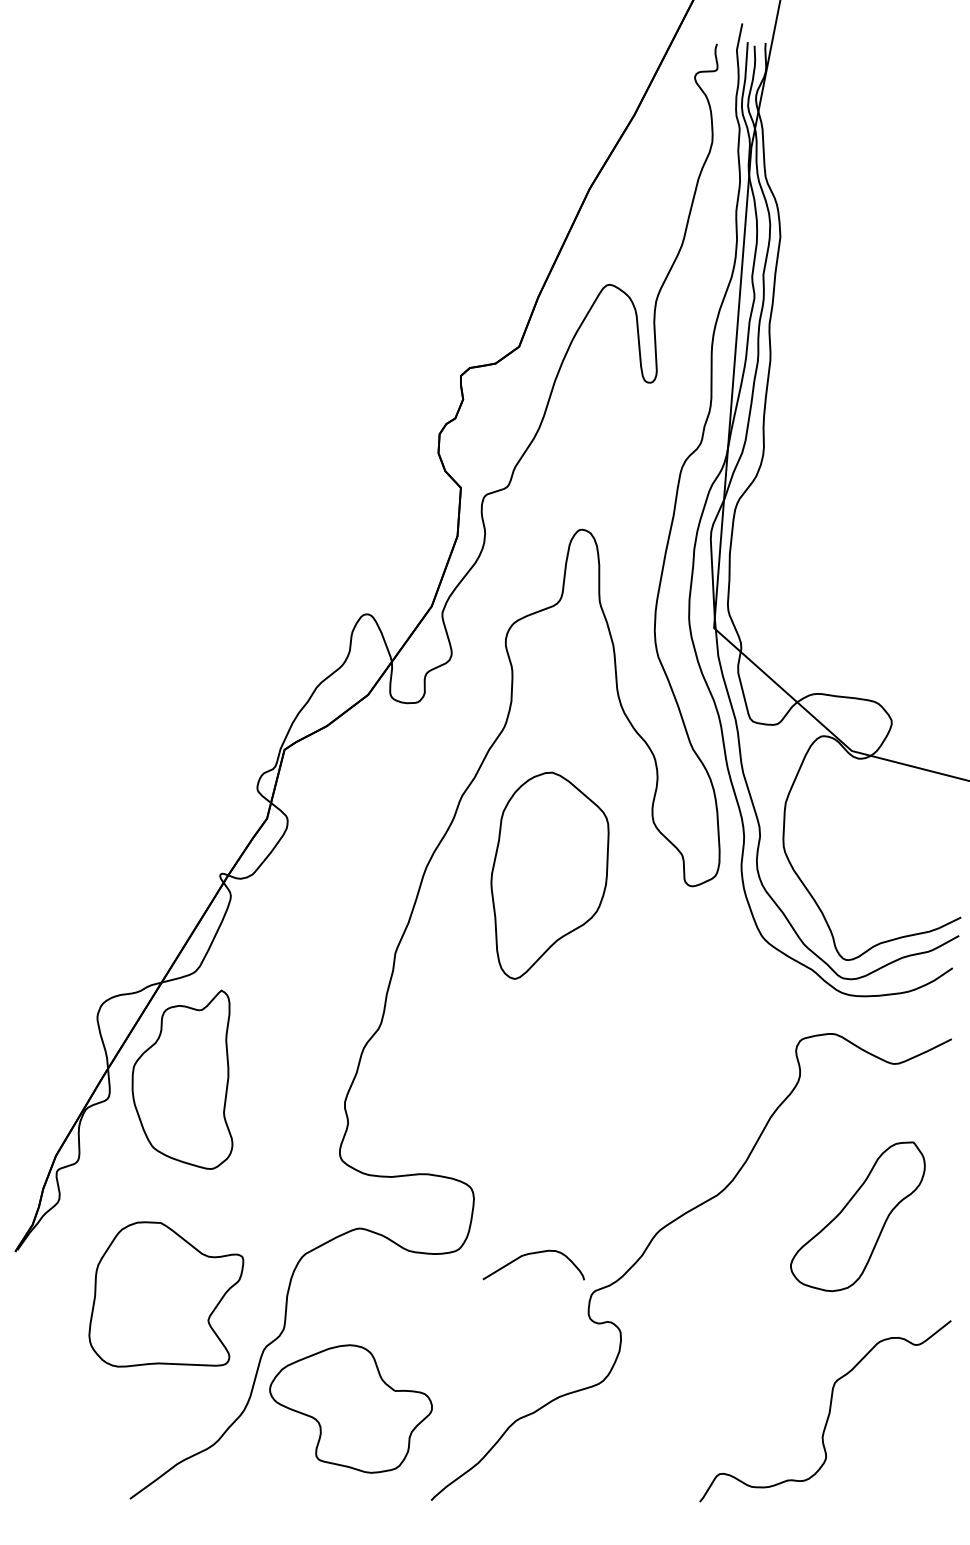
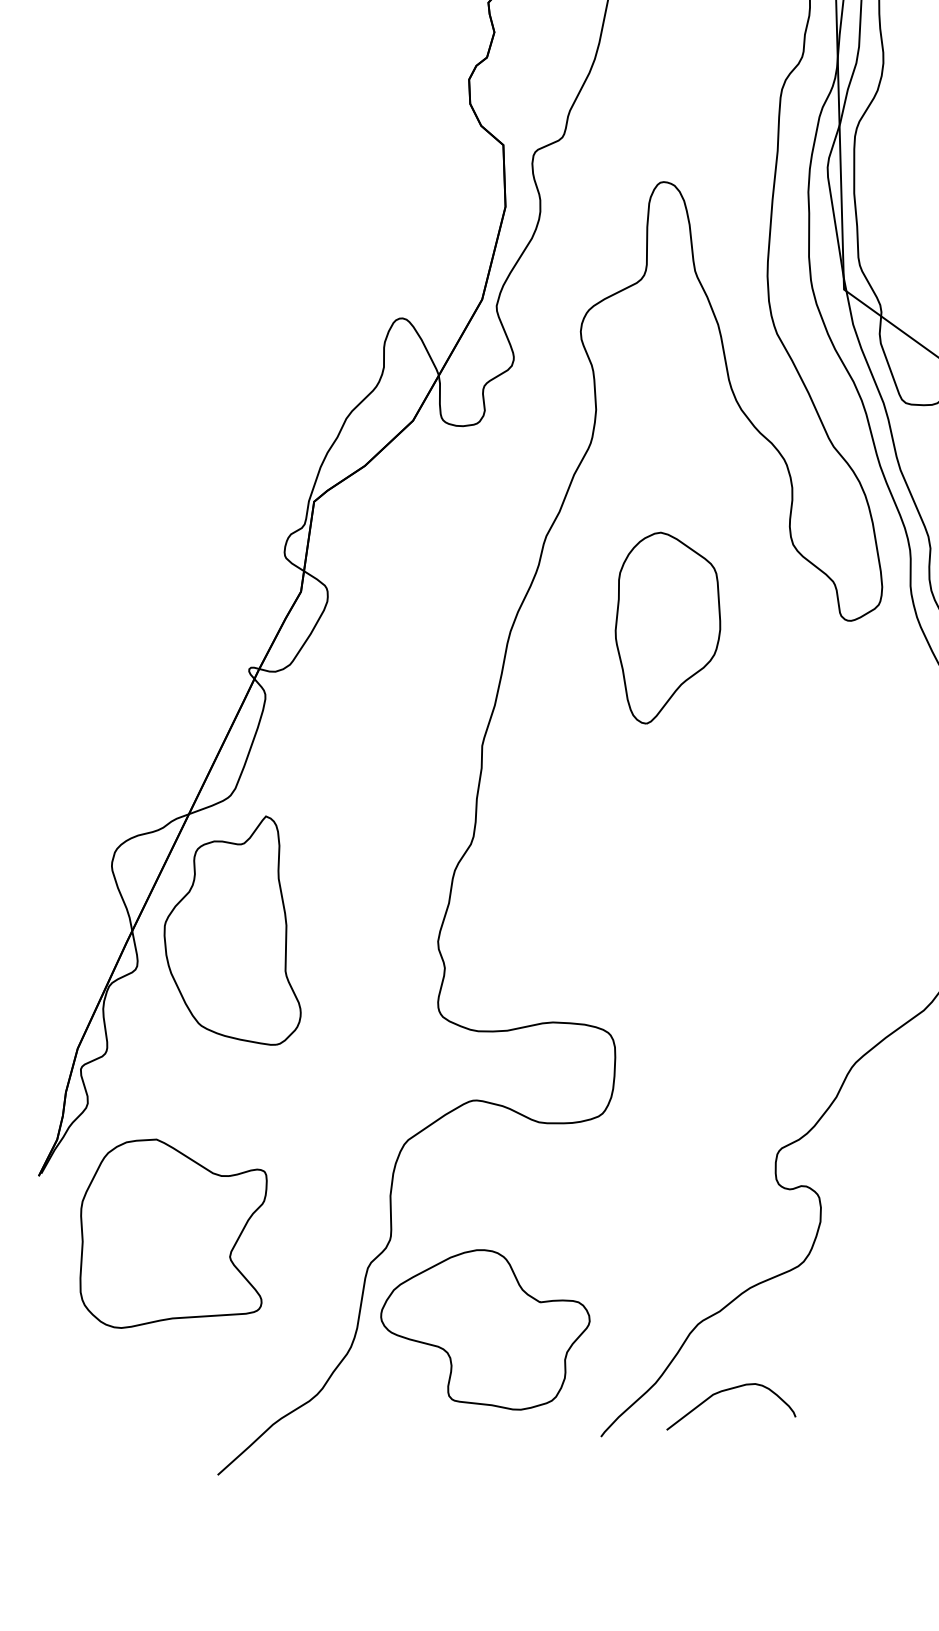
part: (549, 875) -> (667, 626), size x0.71
curve: (533, 1254) -> (727, 1391), moved
part: (166, 1294) -> (173, 1229), moved

